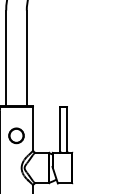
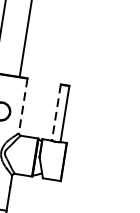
line: (33, 129) -> (23, 106), solid -> dashed
line: (60, 129) -> (56, 112), solid -> dashed

